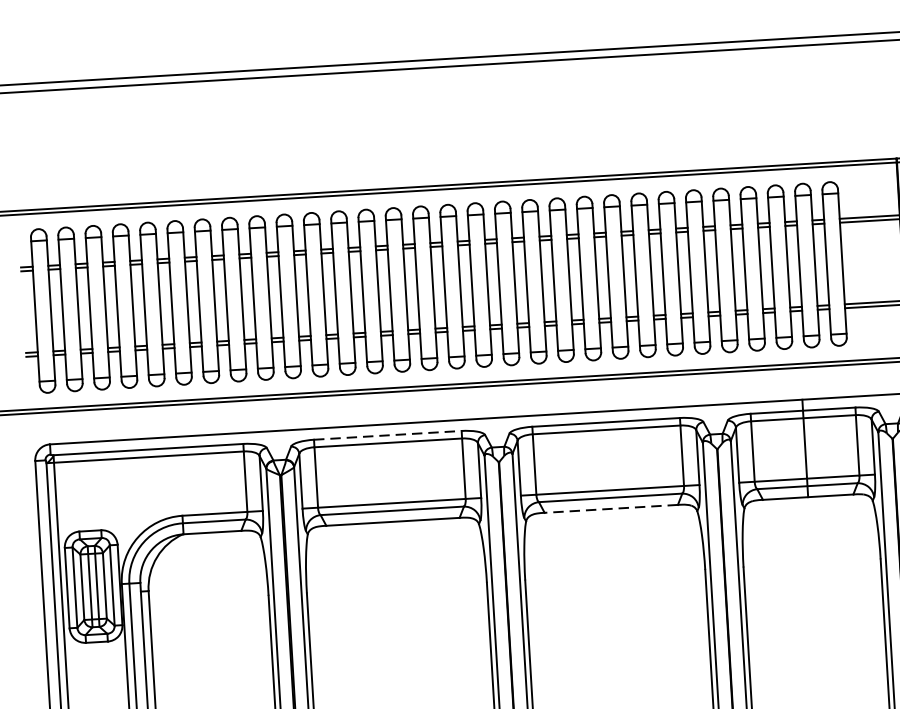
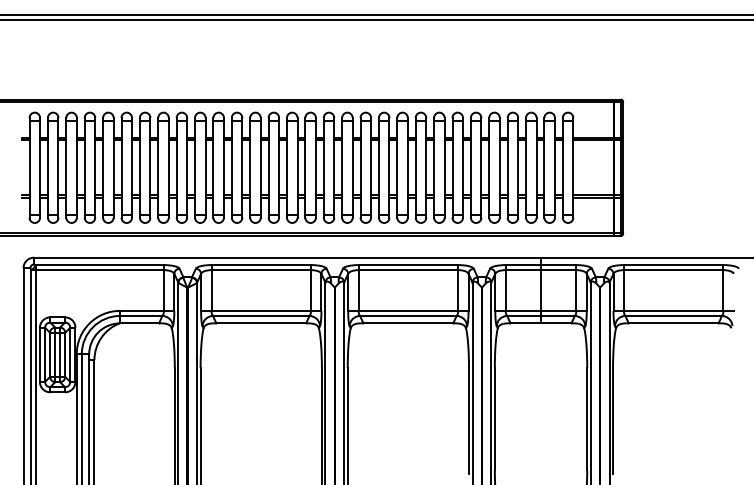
line: (388, 435) -> (261, 265), dashed -> solid
line: (611, 509) -> (408, 323), dashed -> solid

